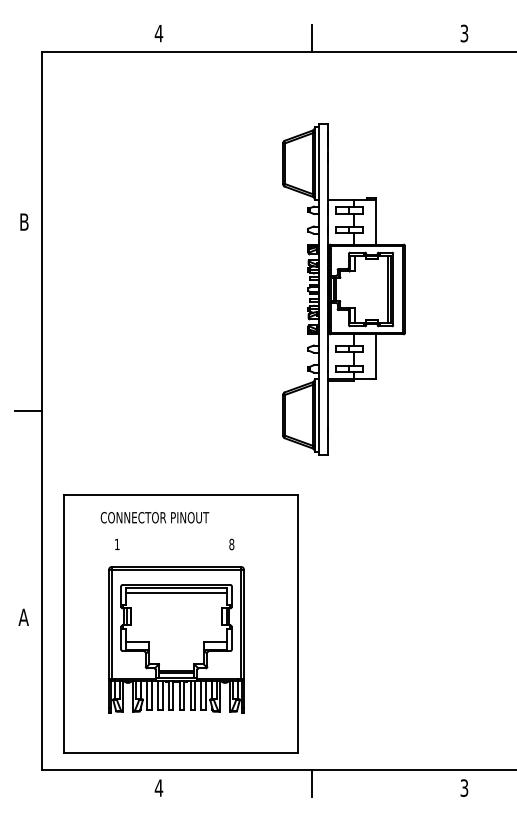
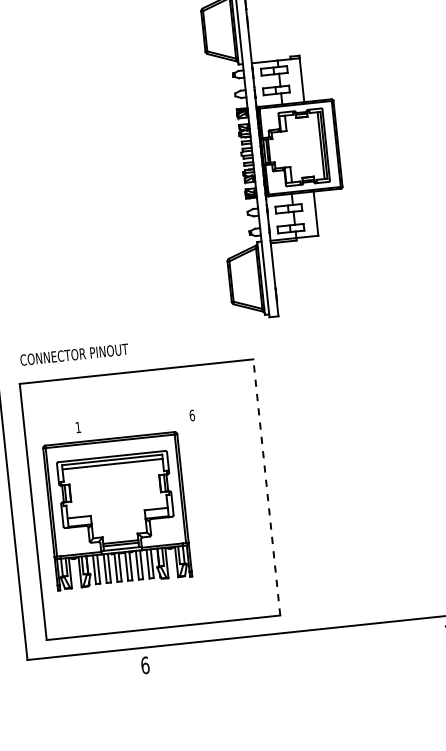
text: (154, 517) -> (73, 354), moved
text: (231, 543) -> (191, 414), 8 -> 6
line: (298, 623) -> (266, 487), solid -> dashed
part: (176, 639) -> (117, 510), moved
line: (311, 783) -> (296, 644), removed
text: (158, 787) -> (144, 664), 4 -> 6

